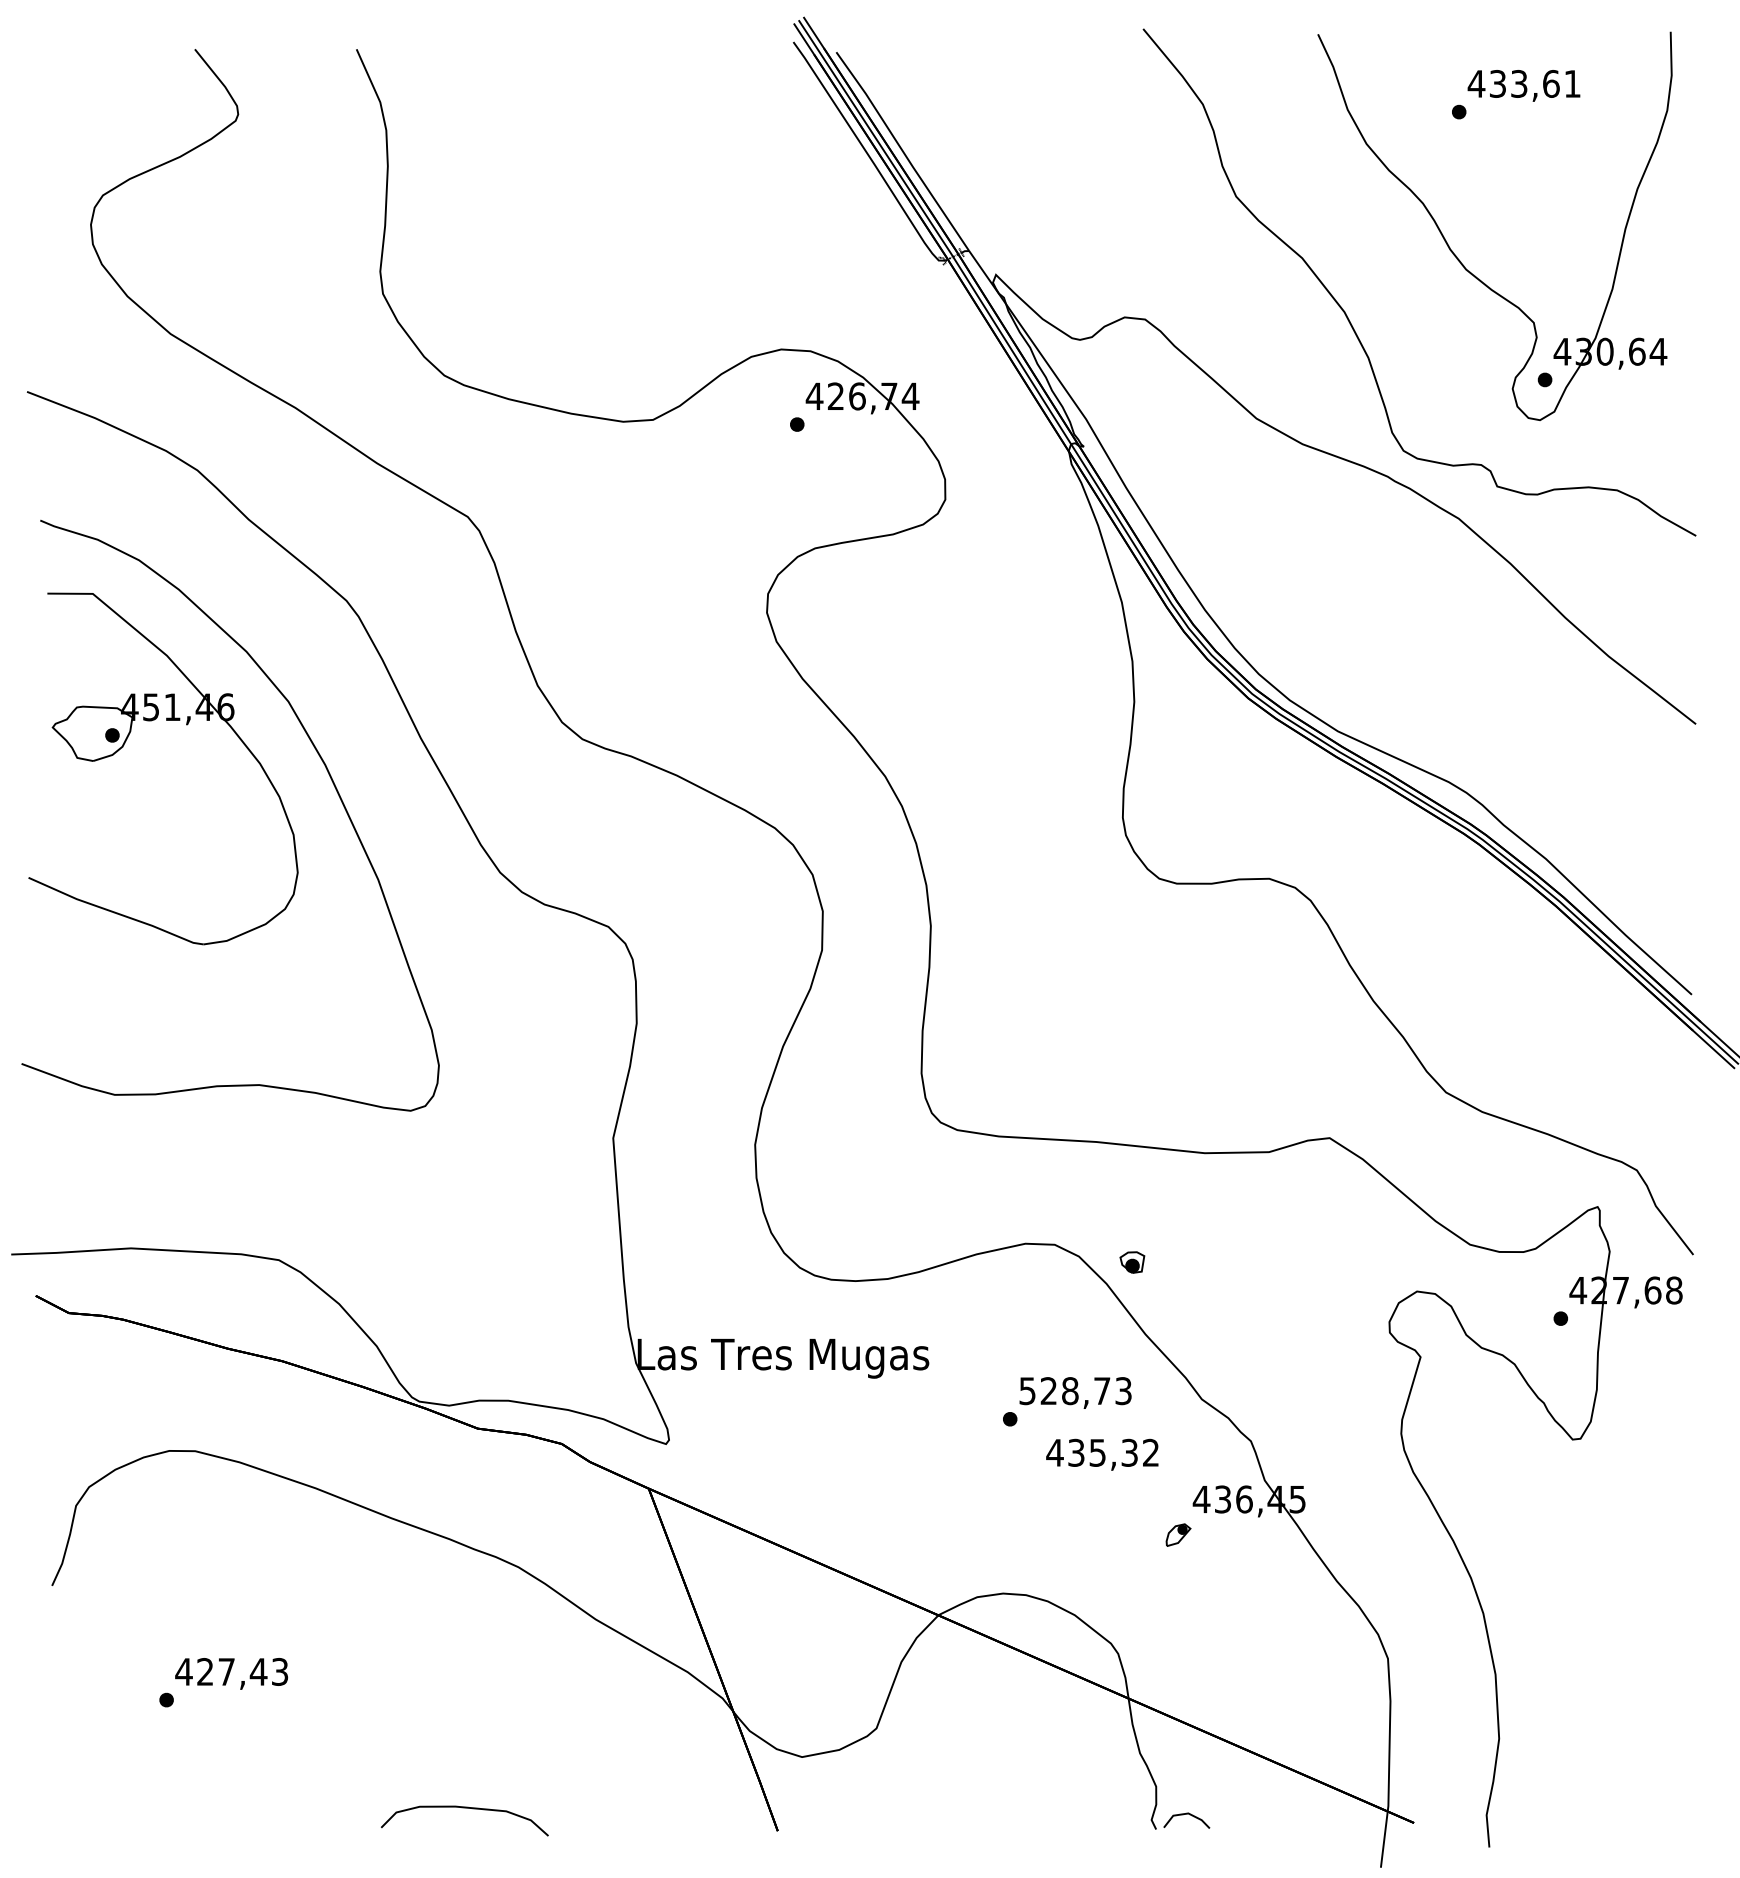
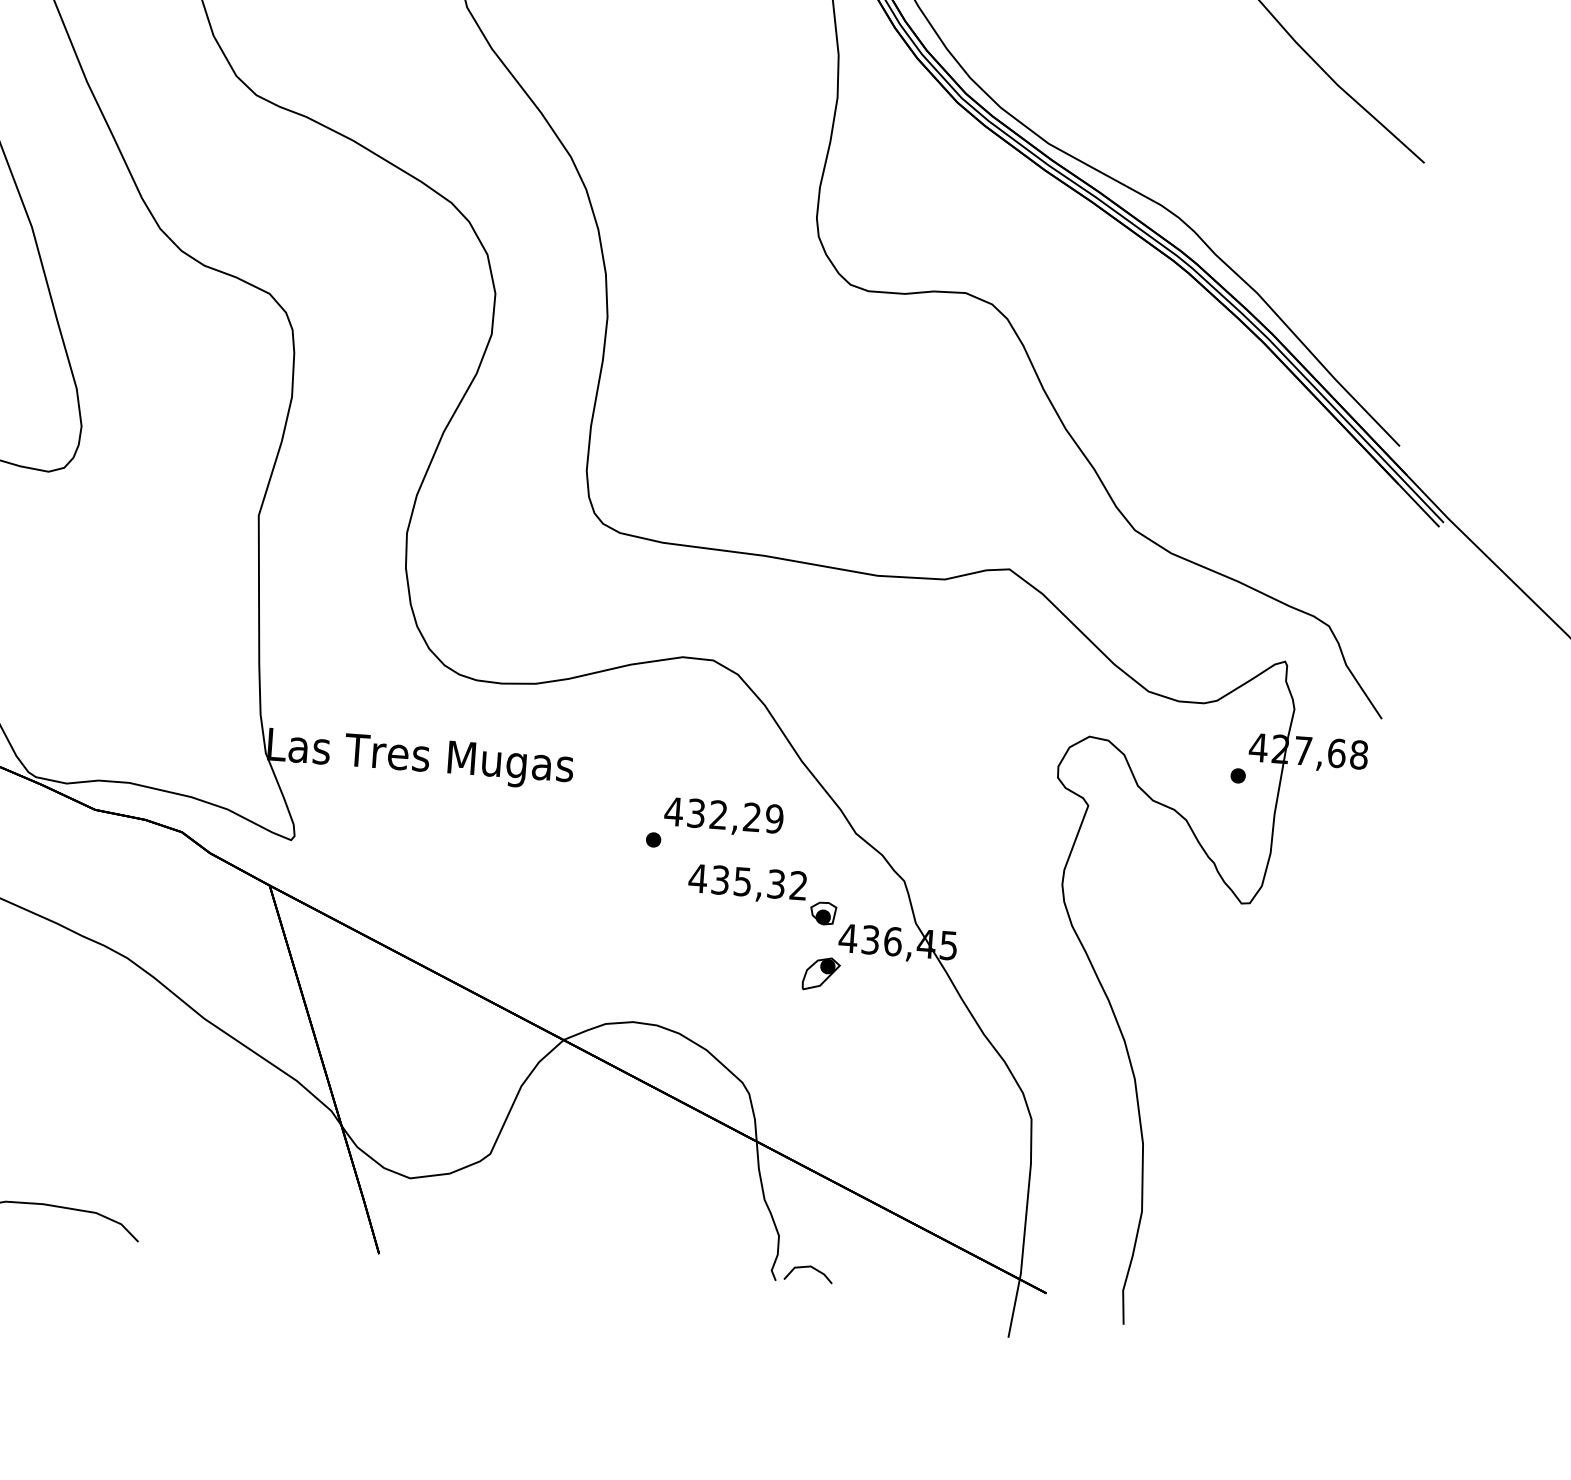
part: (1132, 1262) -> (823, 913), moved
text: (1074, 1391) -> (723, 815), 528,73 -> 432,29
part: (1178, 1534) -> (821, 973), size x1.43

